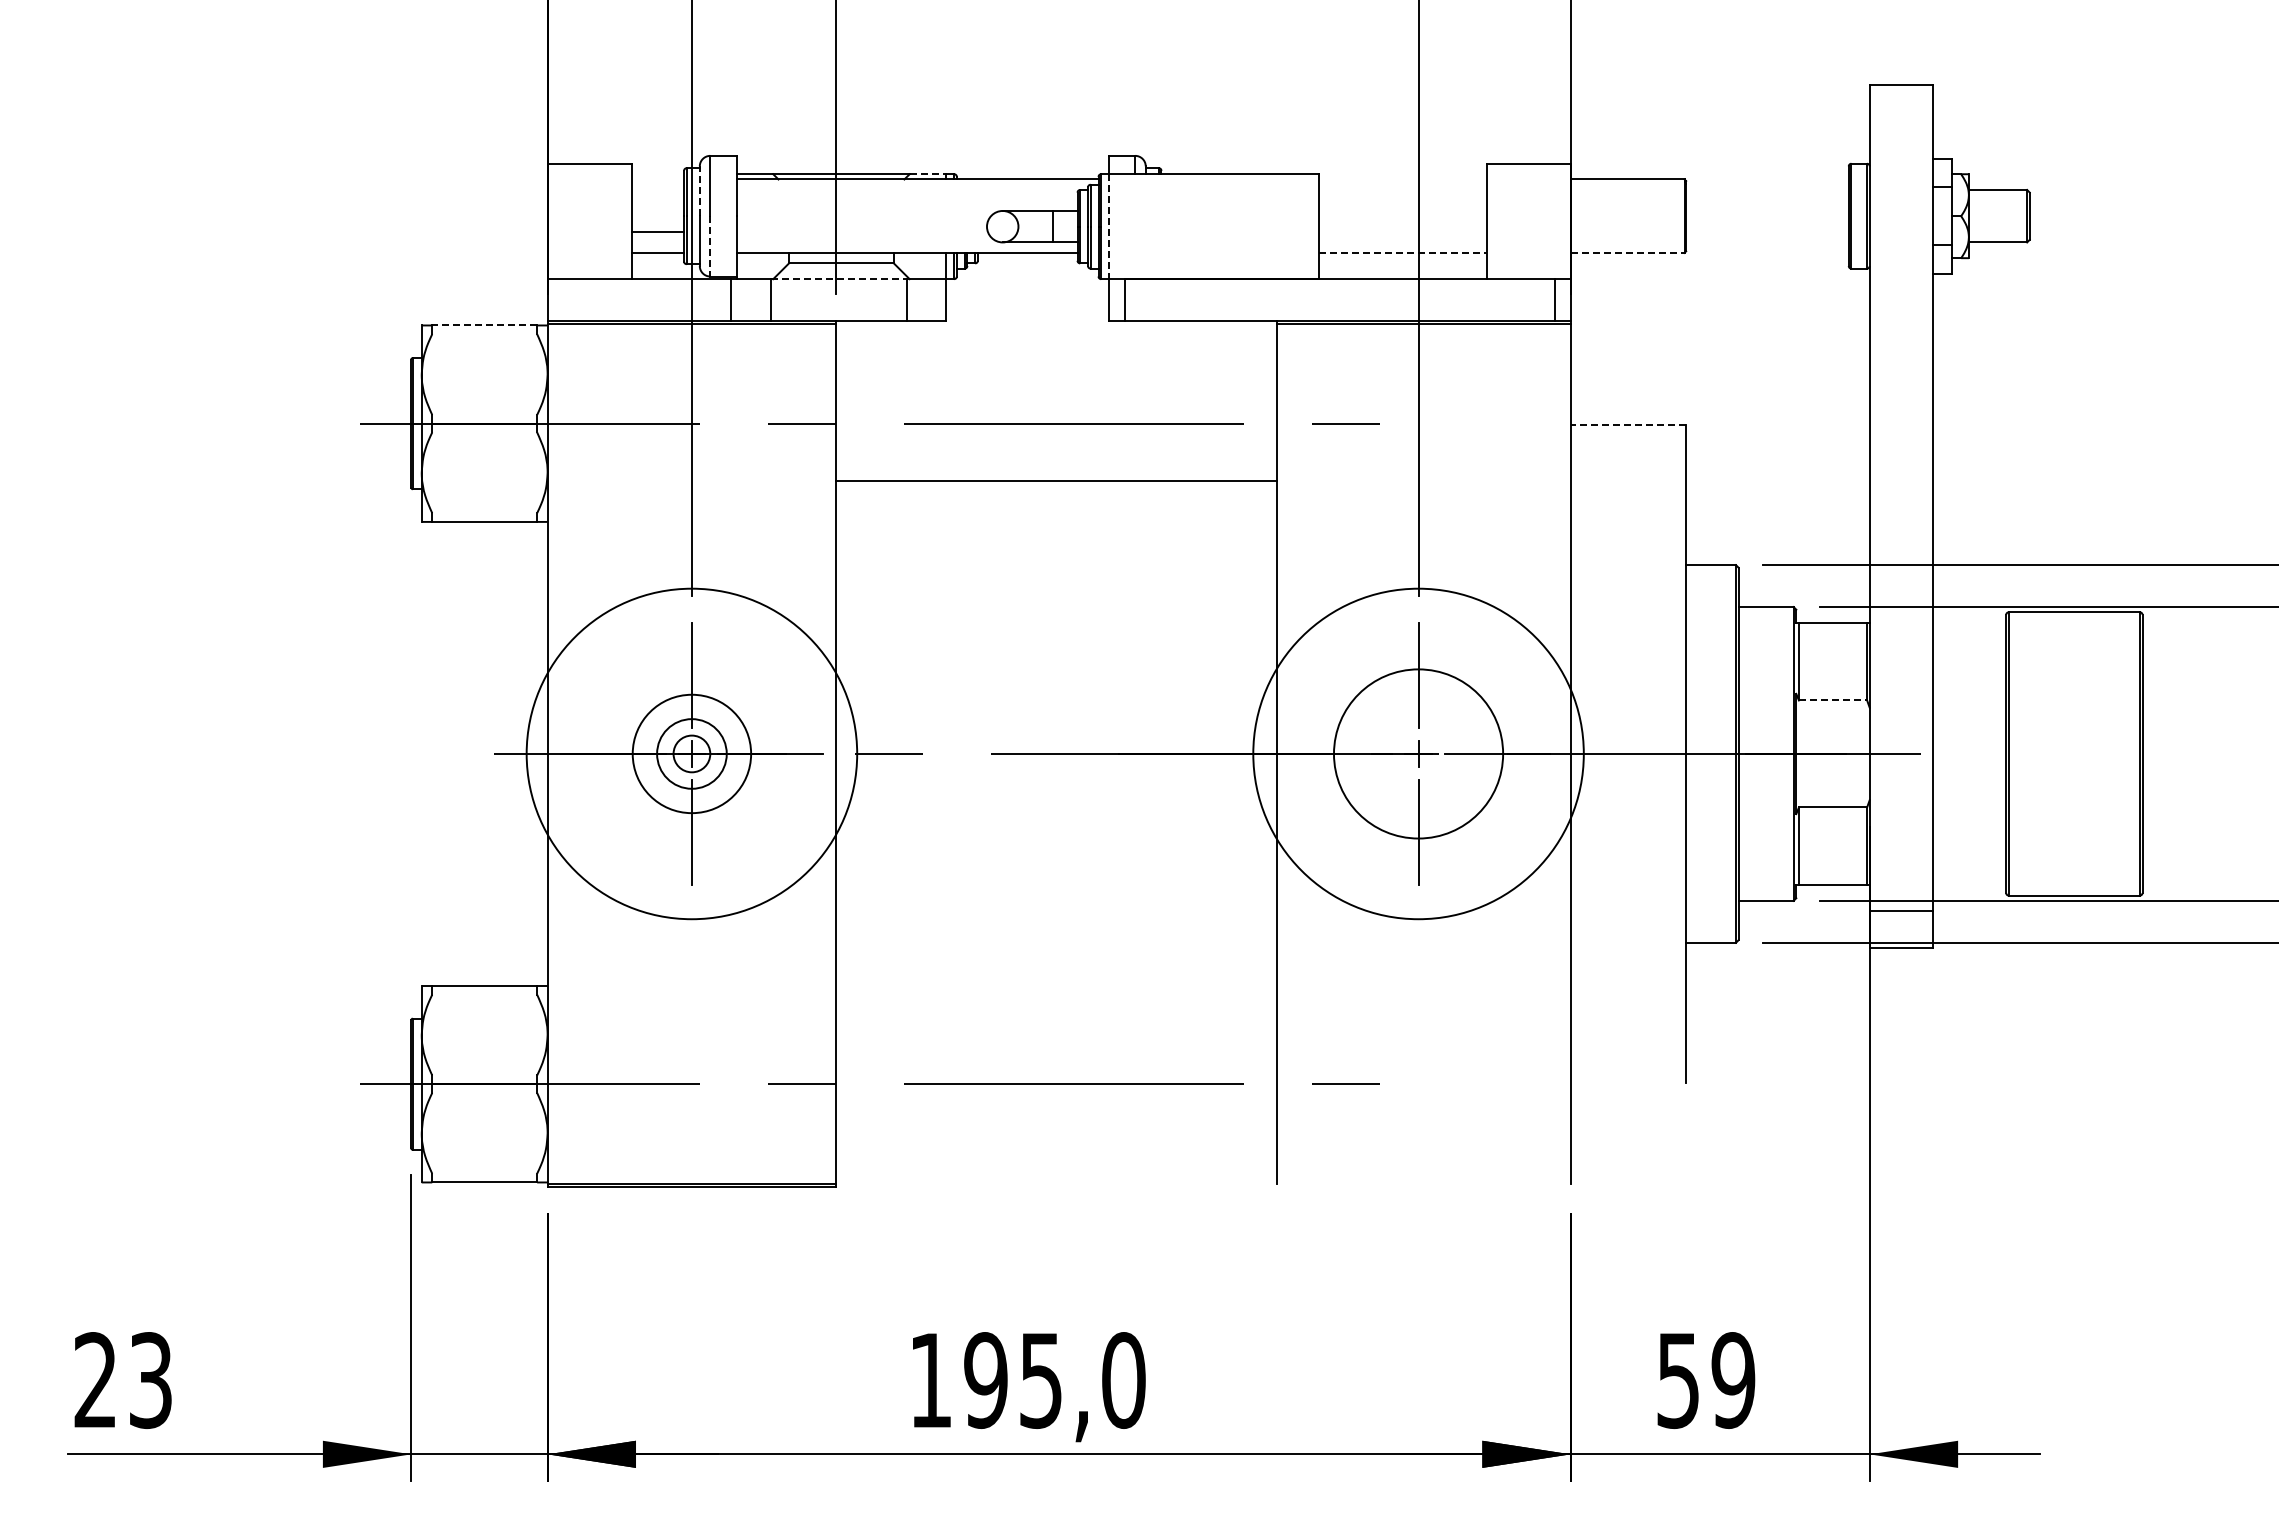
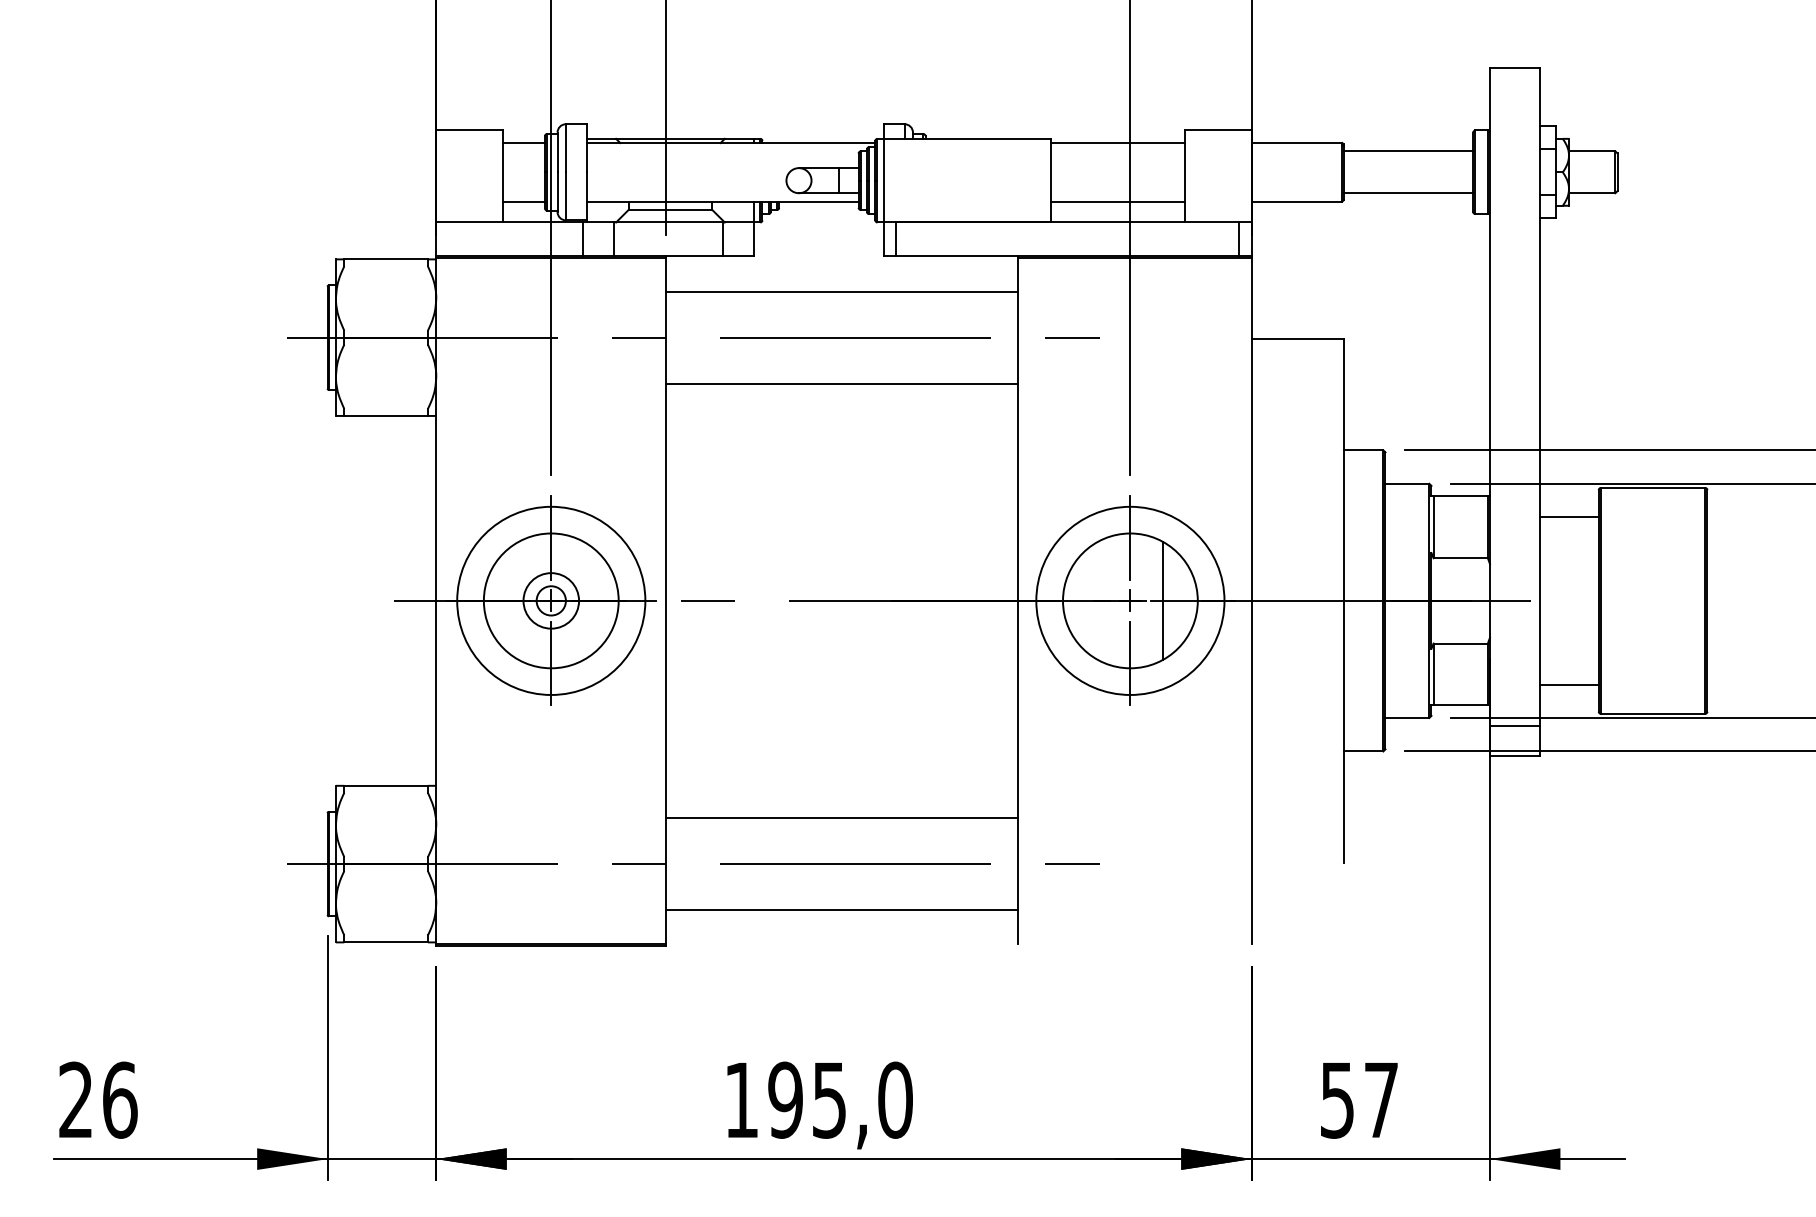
line: (928, 174) -> (739, 139), dashed -> solid
line: (1402, 179) -> (1117, 143), added
line: (1767, 189) -> (1408, 151), added
line: (699, 191) -> (557, 152), dashed -> solid
line: (1109, 227) -> (884, 181), dashed -> solid
line: (657, 232) -> (523, 143), moved
line: (1767, 242) -> (1408, 193), added
line: (710, 246) -> (566, 196), dashed -> solid
line: (1402, 252) -> (1117, 201), dashed -> solid
line: (1627, 252) -> (1296, 201), dashed -> solid
line: (839, 279) -> (668, 222), dashed -> solid
line: (484, 325) -> (385, 259), dashed -> solid
line: (1056, 365) -> (841, 291), added
line: (1628, 424) -> (1297, 338), dashed -> solid
line: (1969, 649) -> (1569, 517), added
line: (1833, 700) -> (1461, 558), dashed -> solid
circle: (691, 753) -> (550, 600), size x0.71
circle: (691, 753) -> (550, 600), size x1.43
circle: (1418, 753) -> (1130, 600), size x0.71
line: (1459, 753) -> (1163, 600), added
line: (1969, 858) -> (1569, 684), added
line: (1056, 1026) -> (841, 818), added
line: (1056, 1141) -> (841, 909), added
text: (151, 1380) -> (120, 1100), 23 -> 26
text: (1733, 1380) -> (1381, 1100), 59 -> 57

